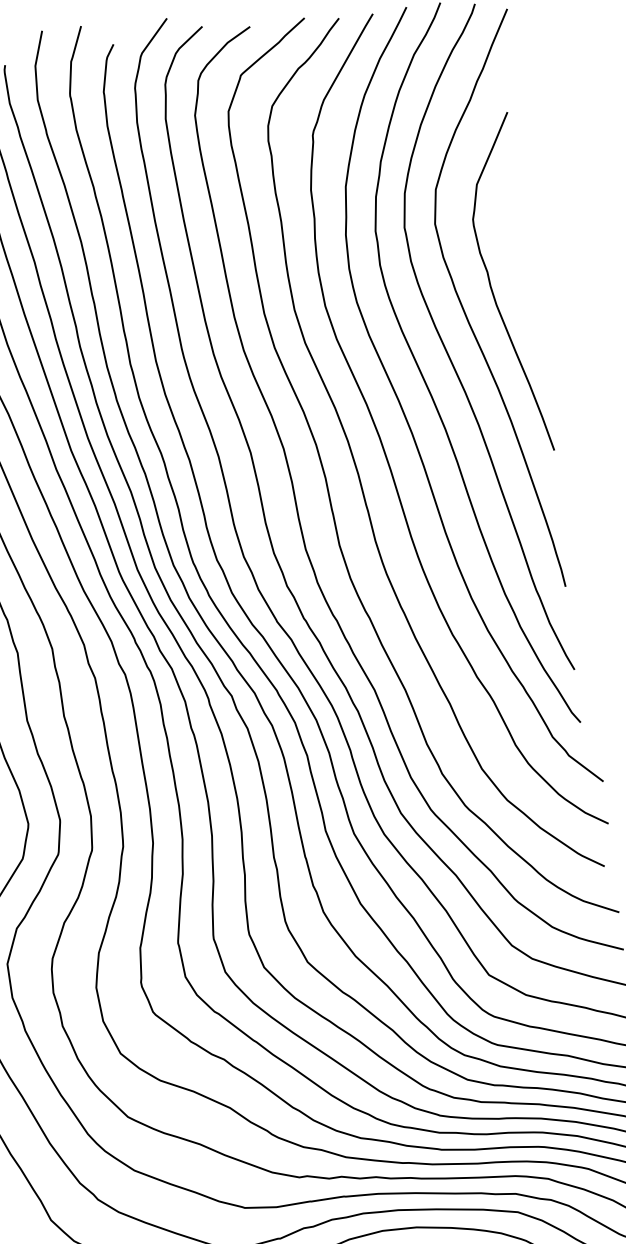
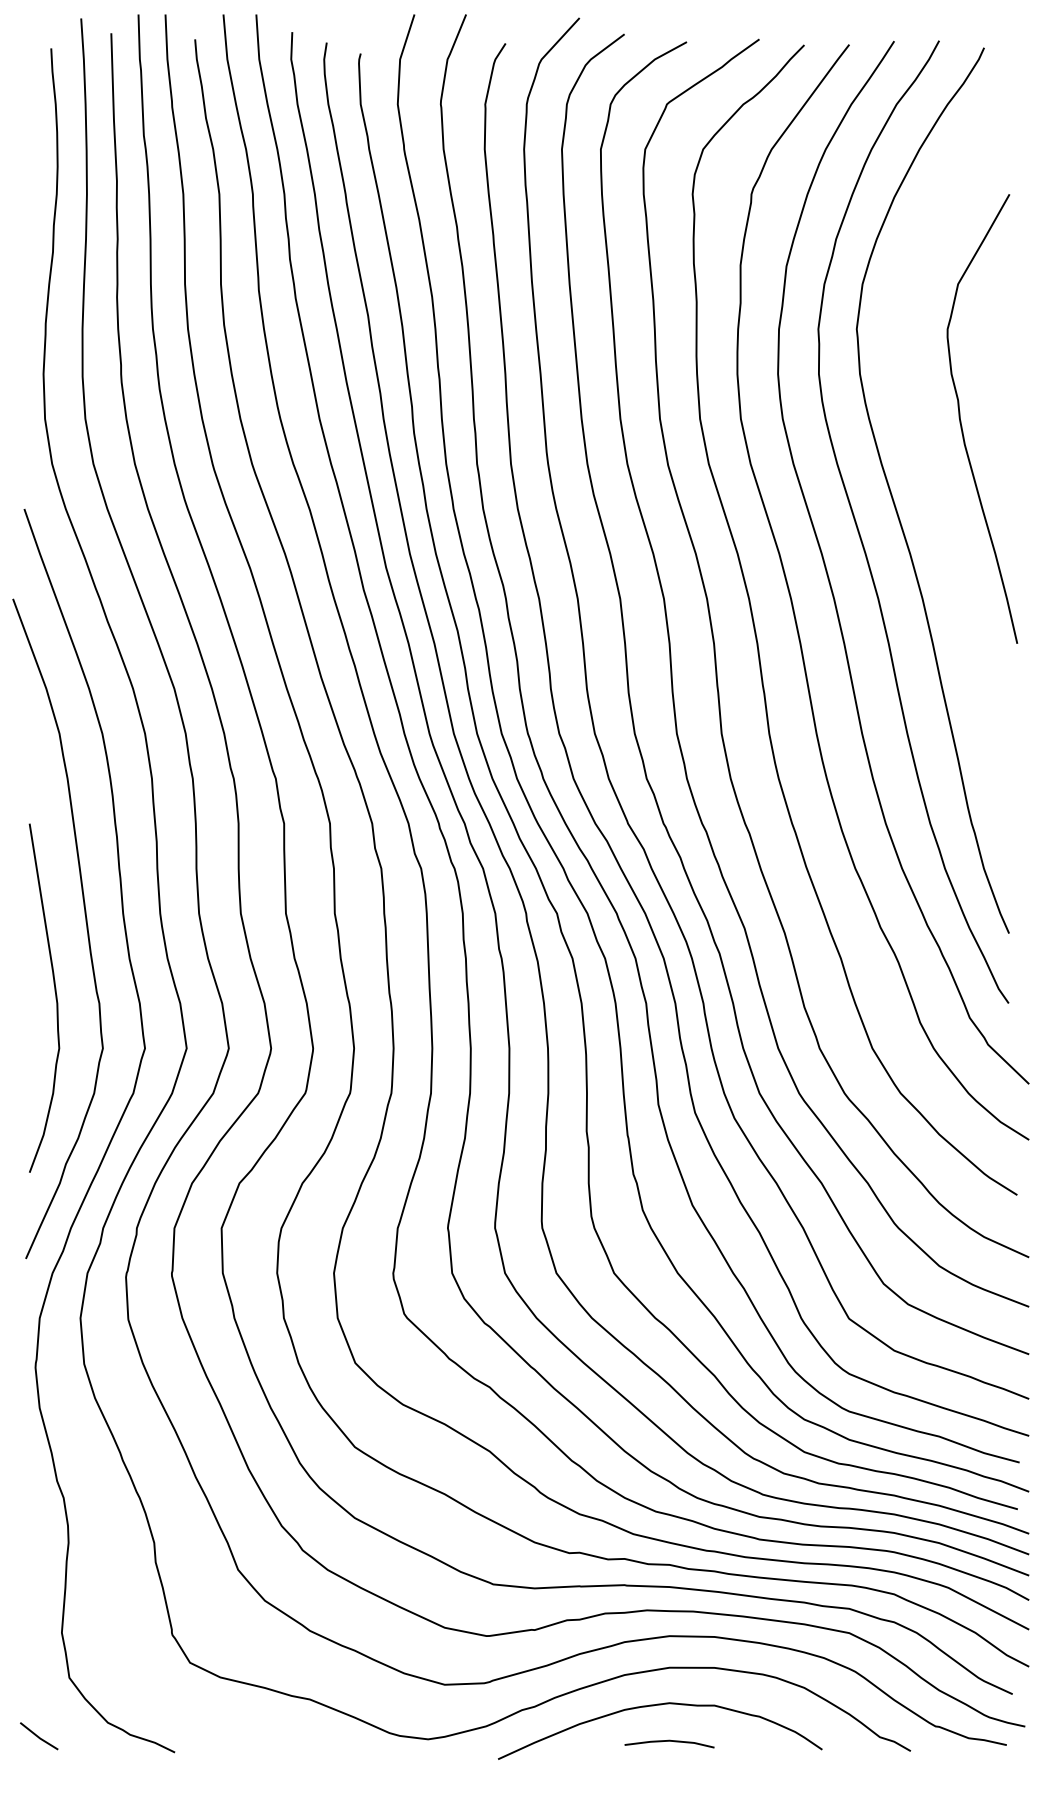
curve: (465, 313) -> (923, 450), removed

